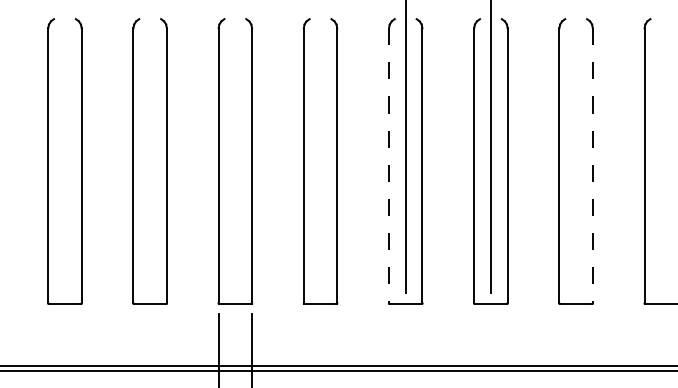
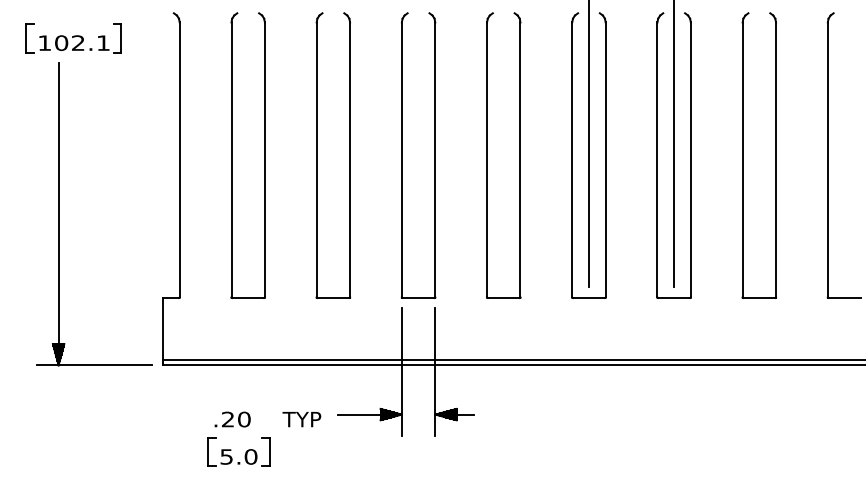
line: (389, 166) -> (572, 160), dashed -> solid
line: (593, 166) -> (776, 160), dashed -> solid

